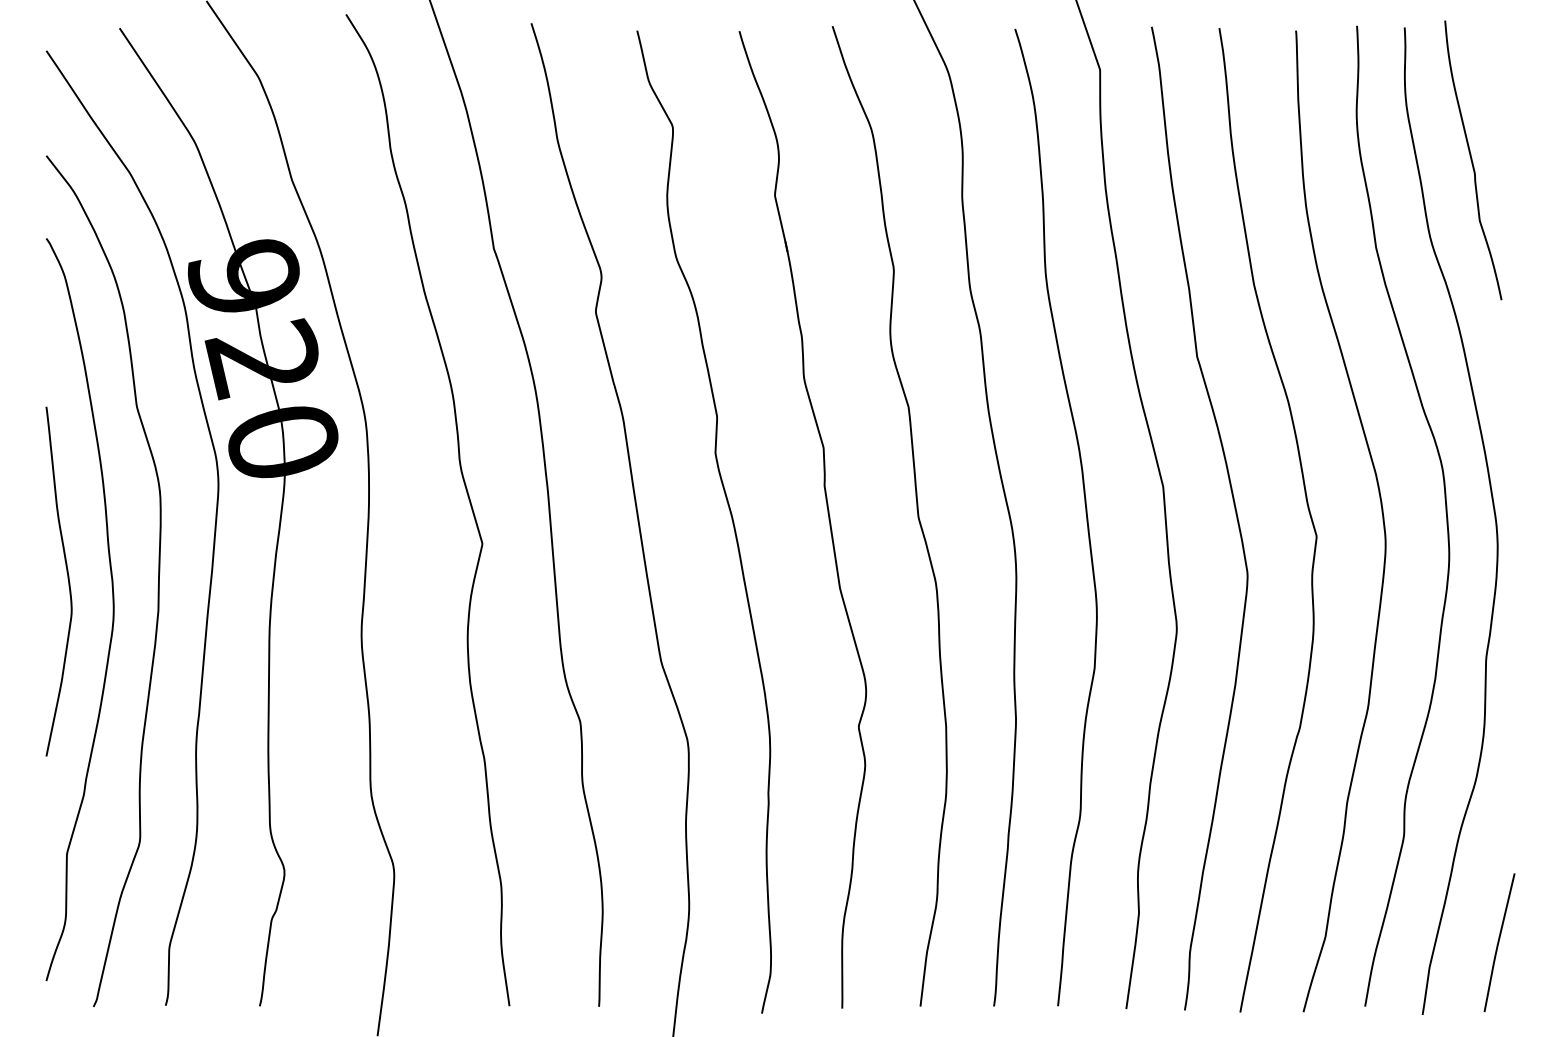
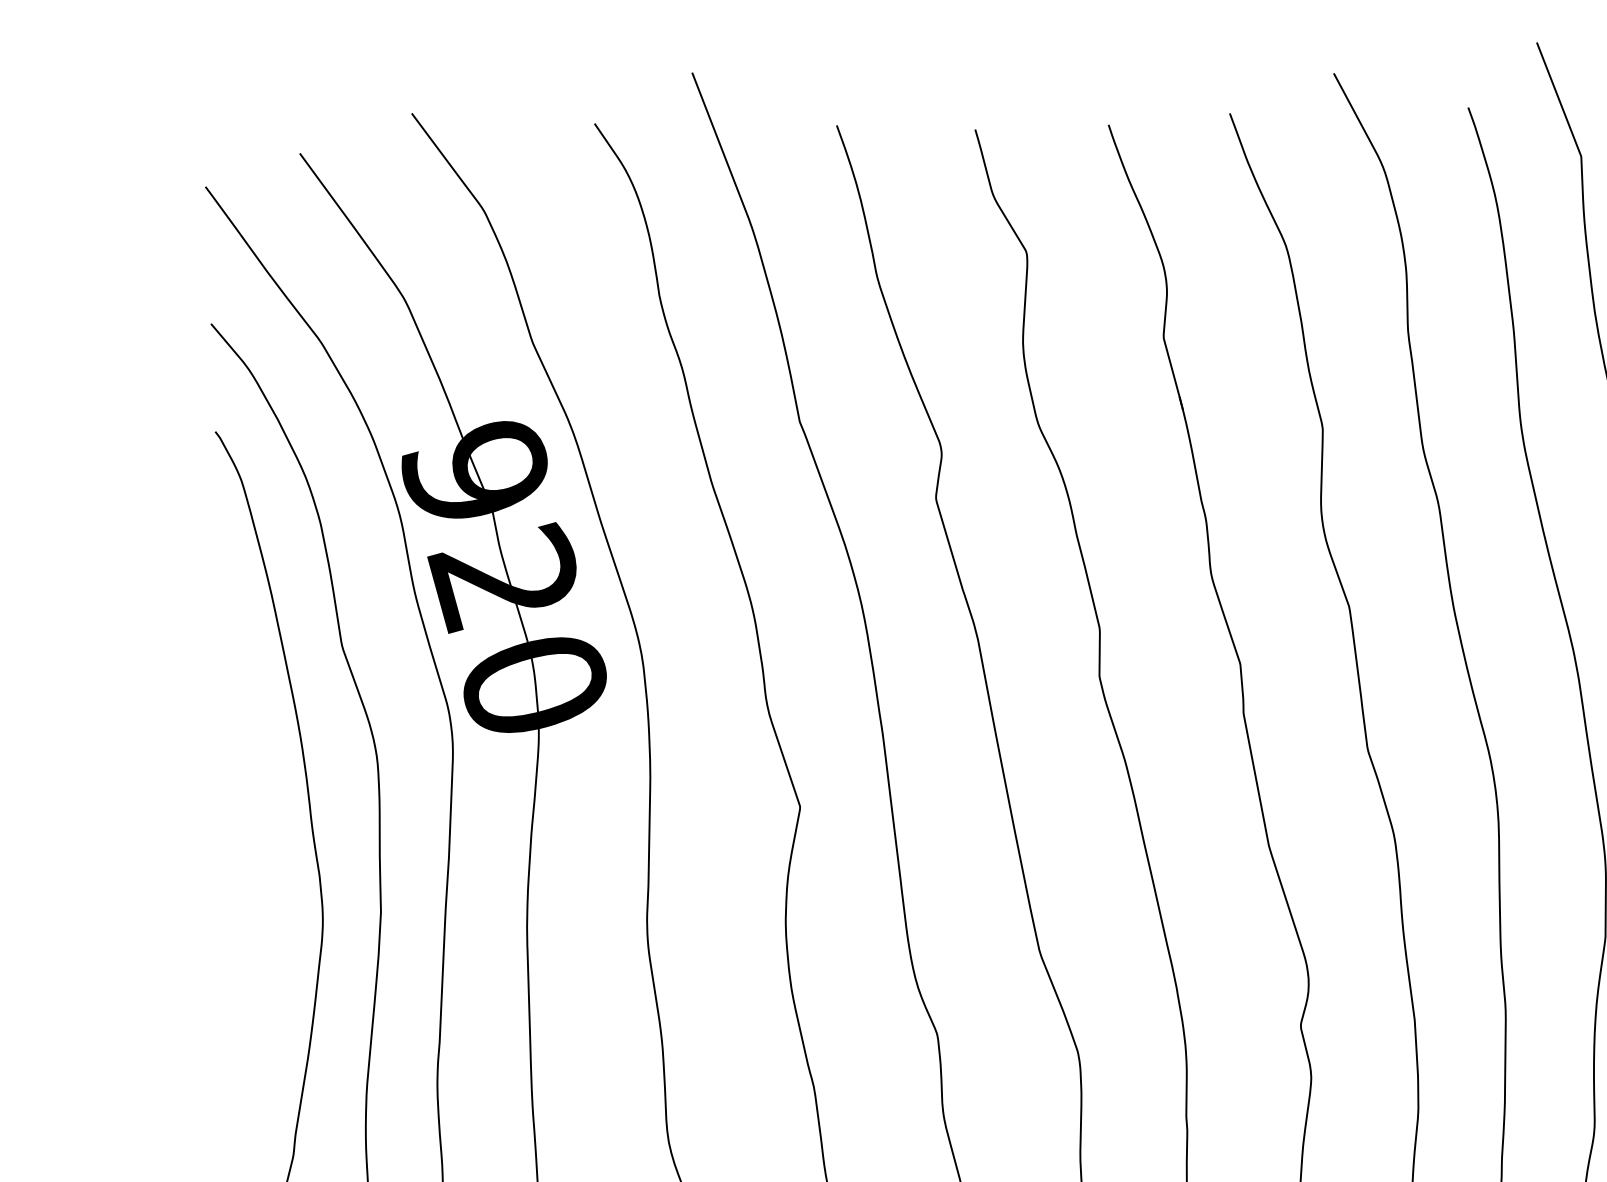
curve: (67, 579) -> (260, 875), removed

